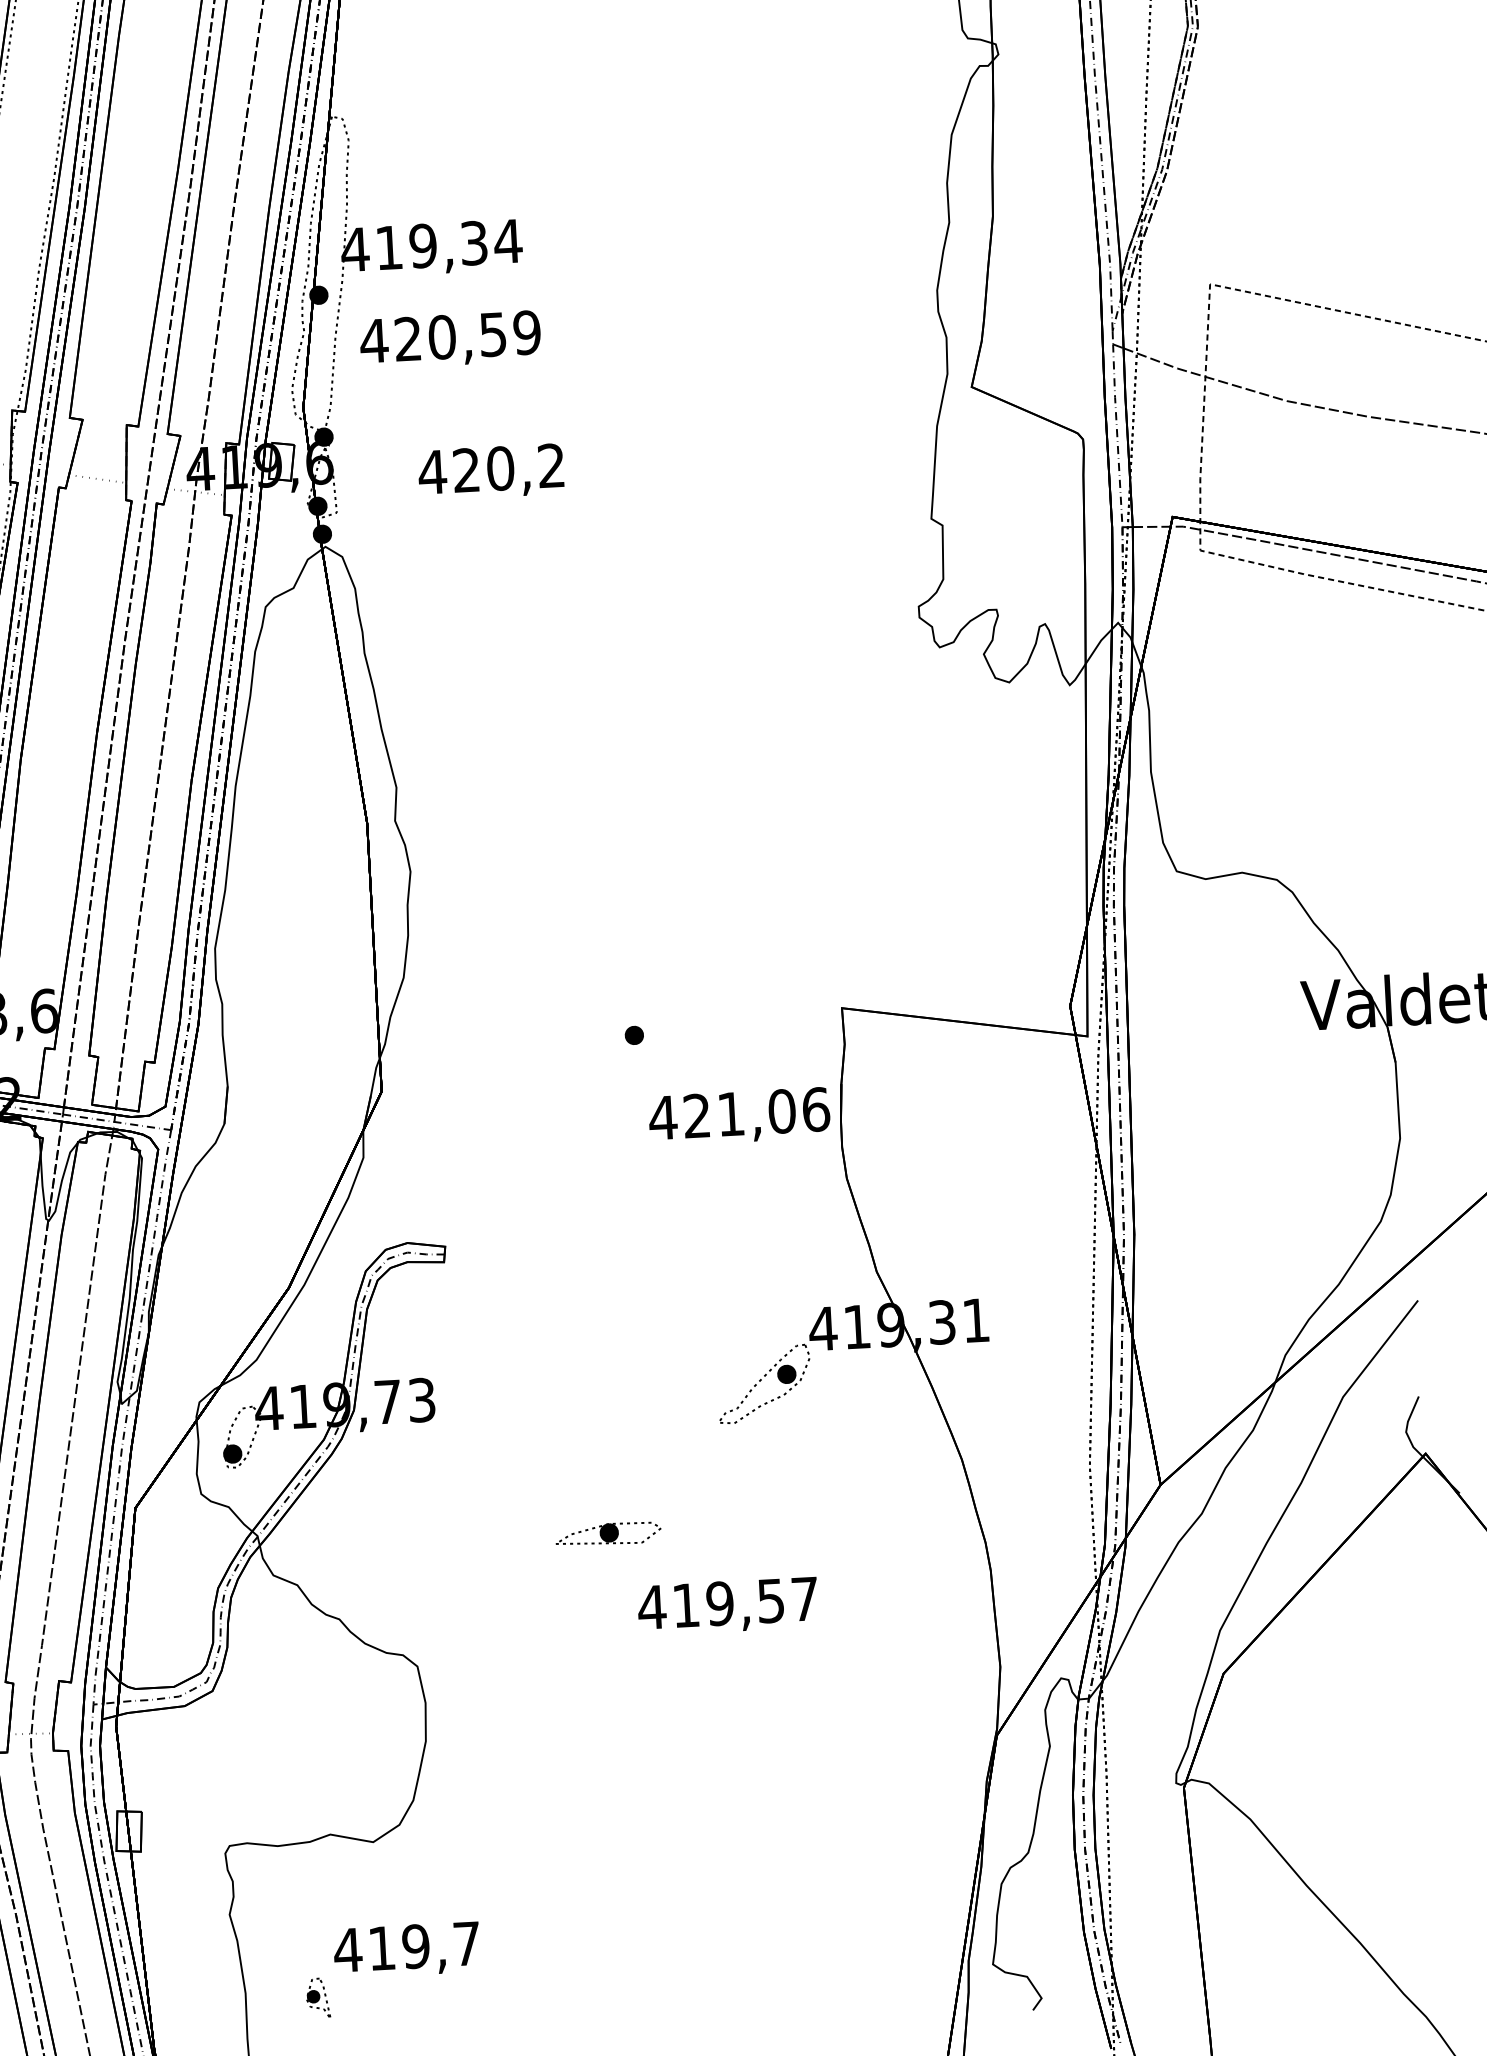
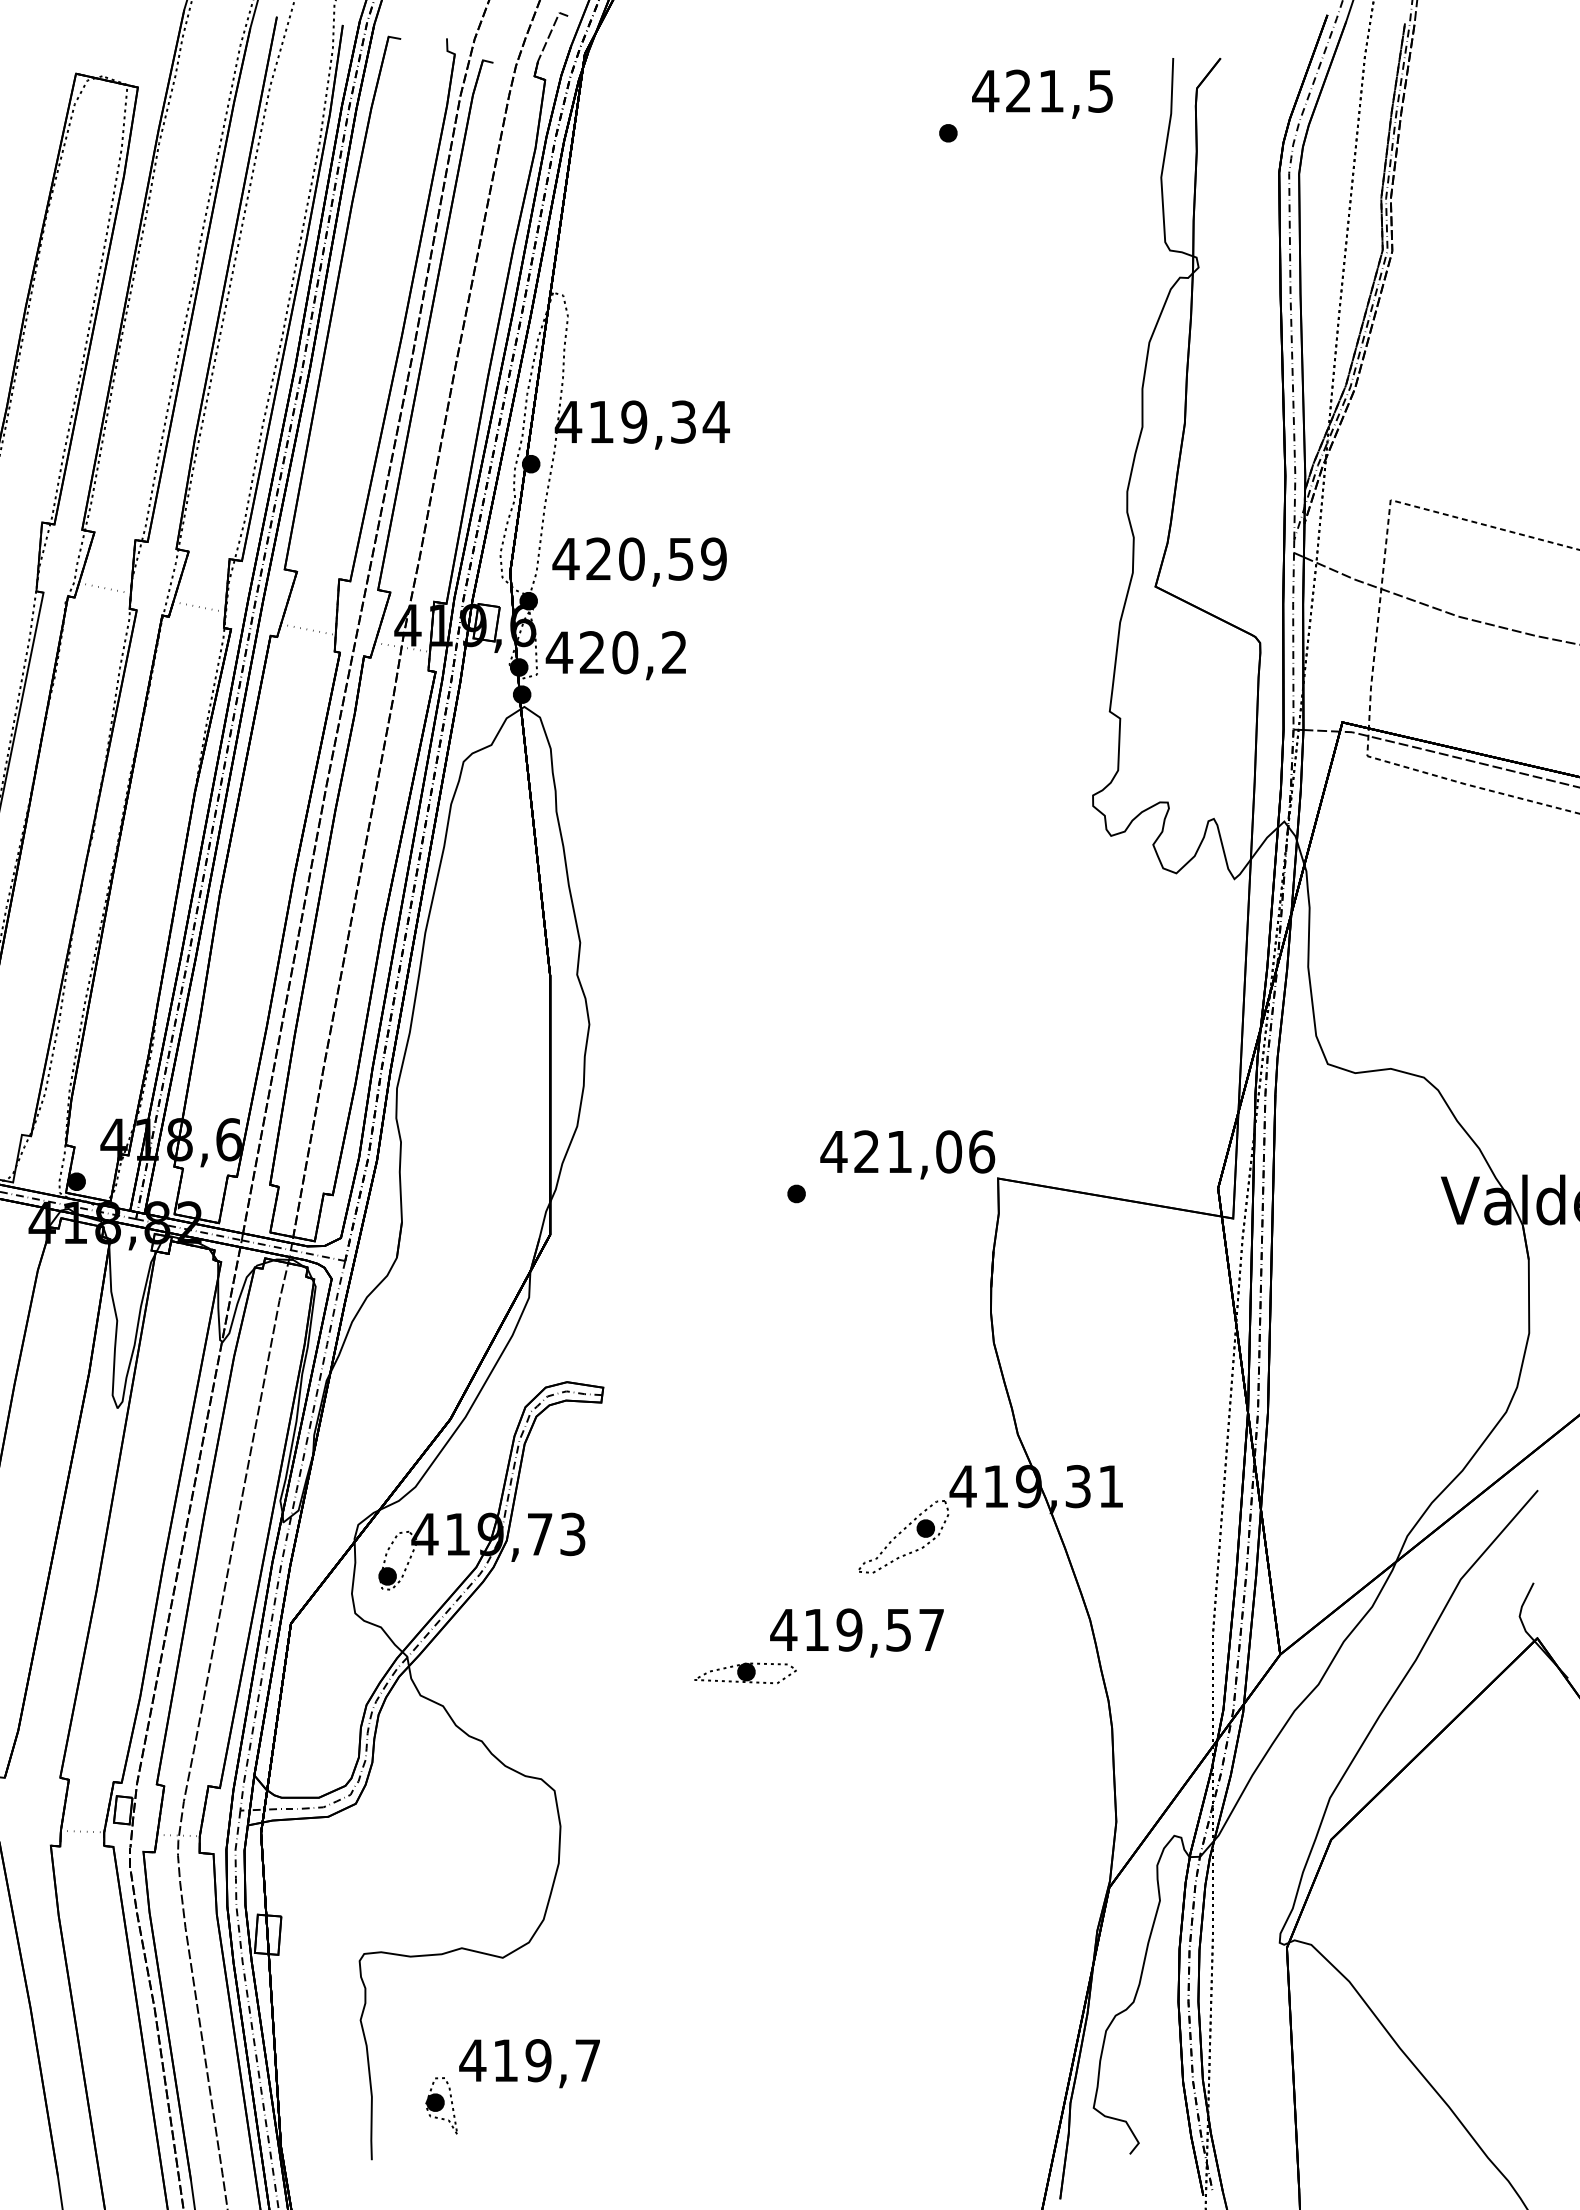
text: (450, 339) -> (639, 561), moved
text: (490, 472) -> (615, 655), moved
text: (739, 1116) -> (907, 1154), moved
text: (727, 1605) -> (856, 1632), moved
part: (318, 1998) -> (441, 2105), size x1.43

